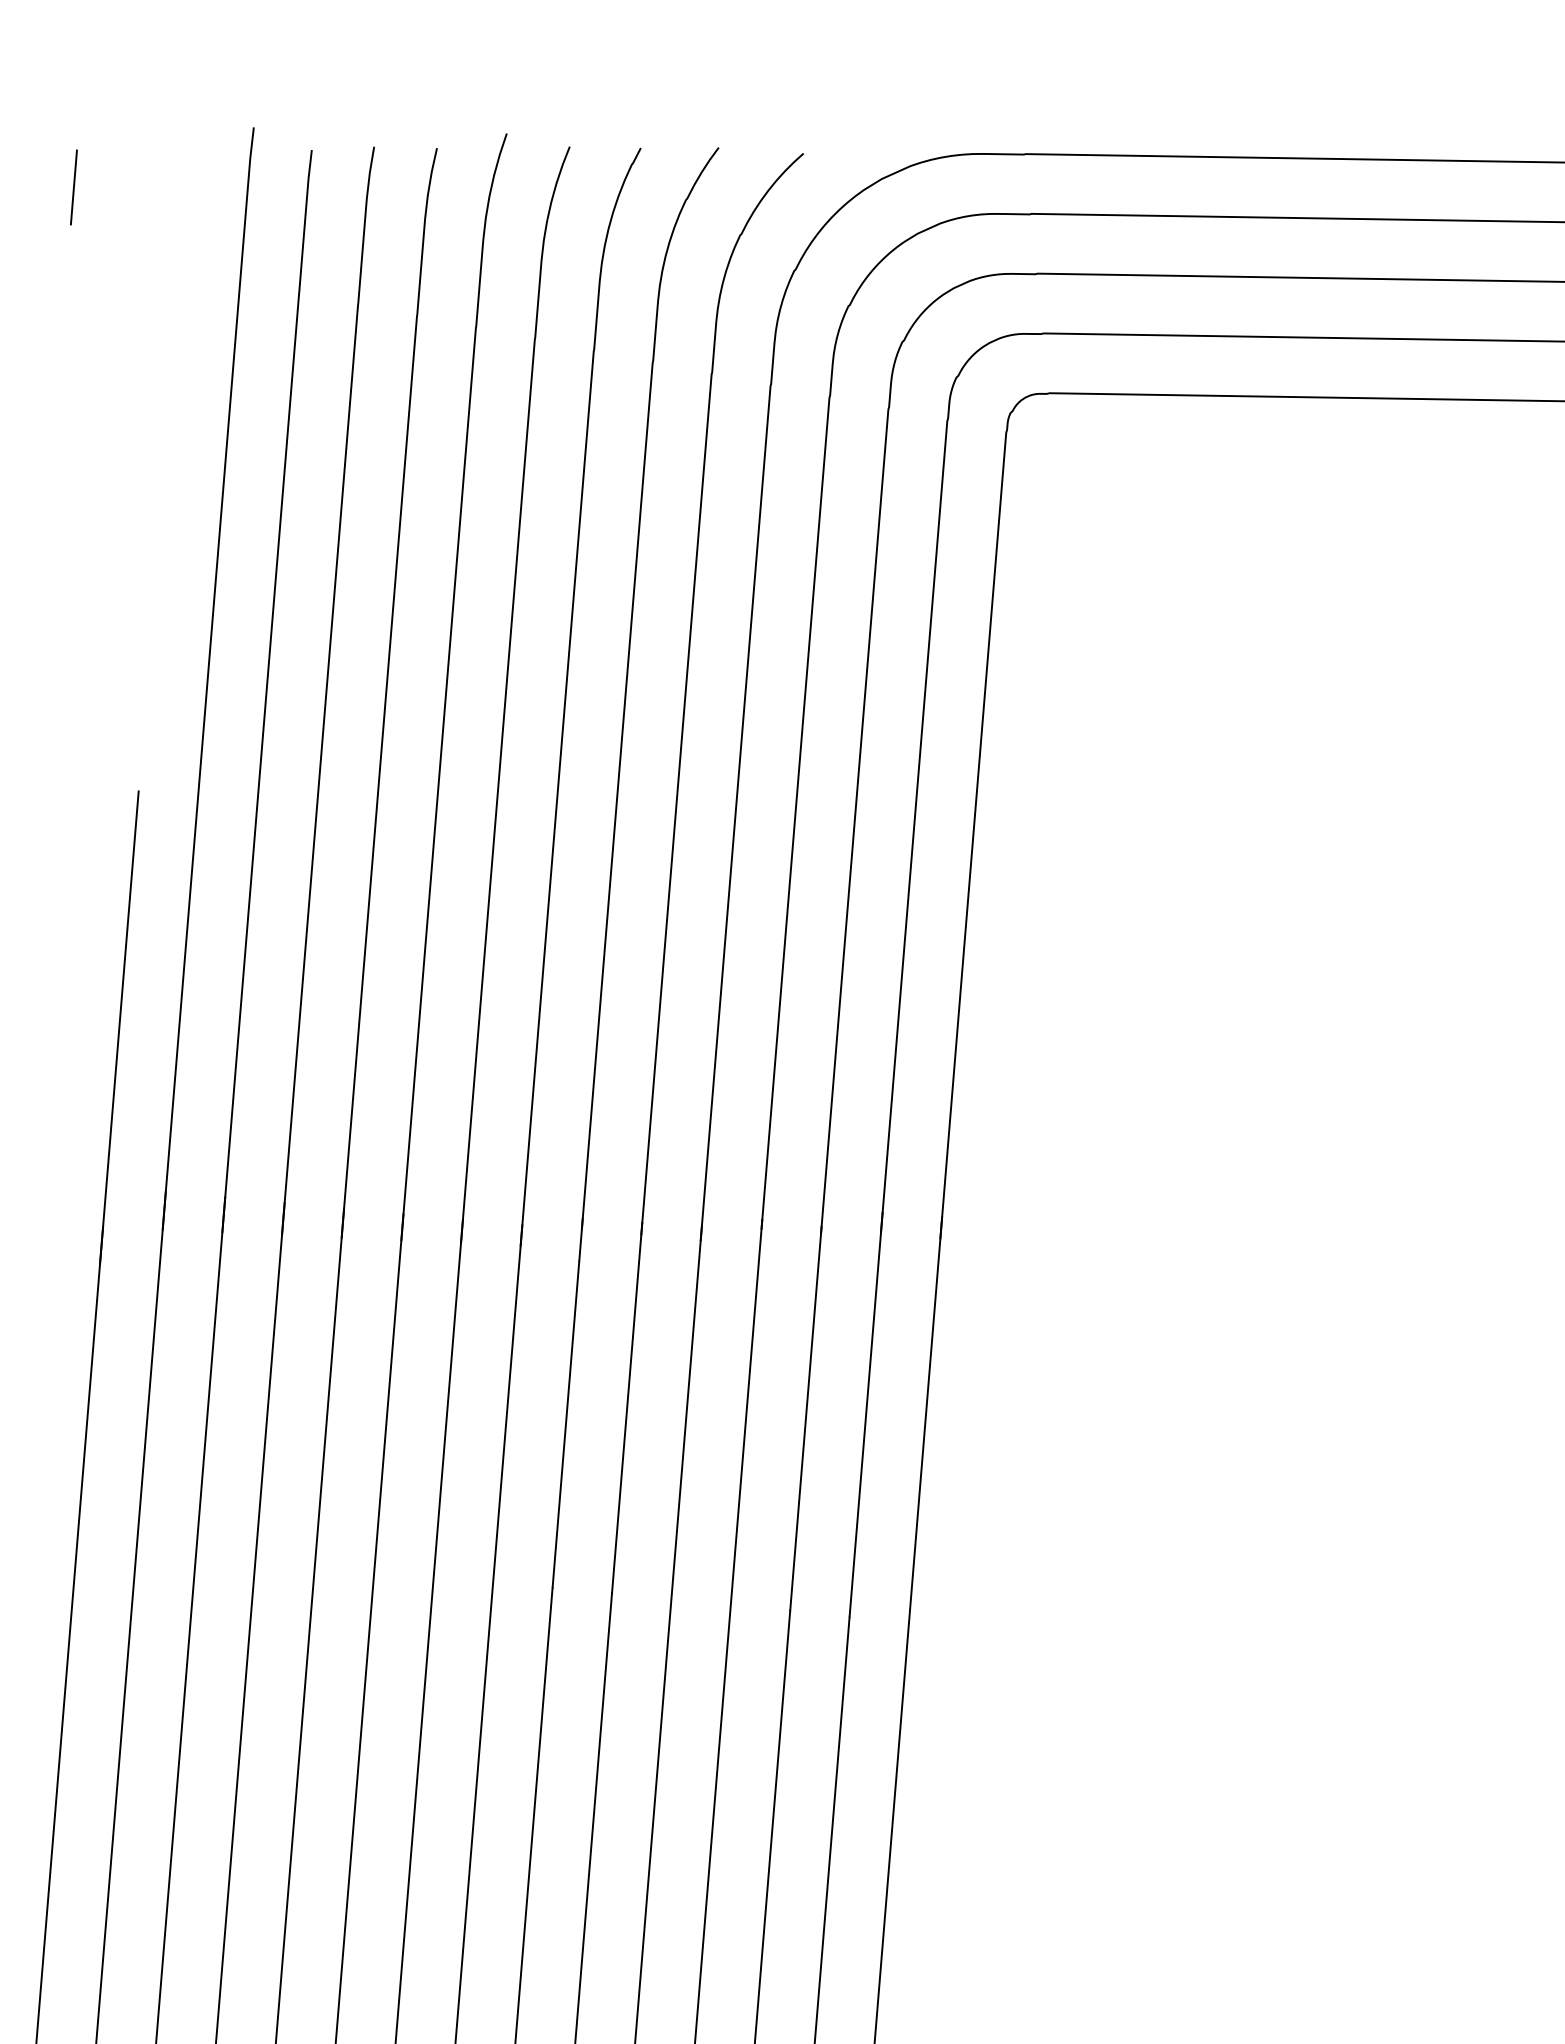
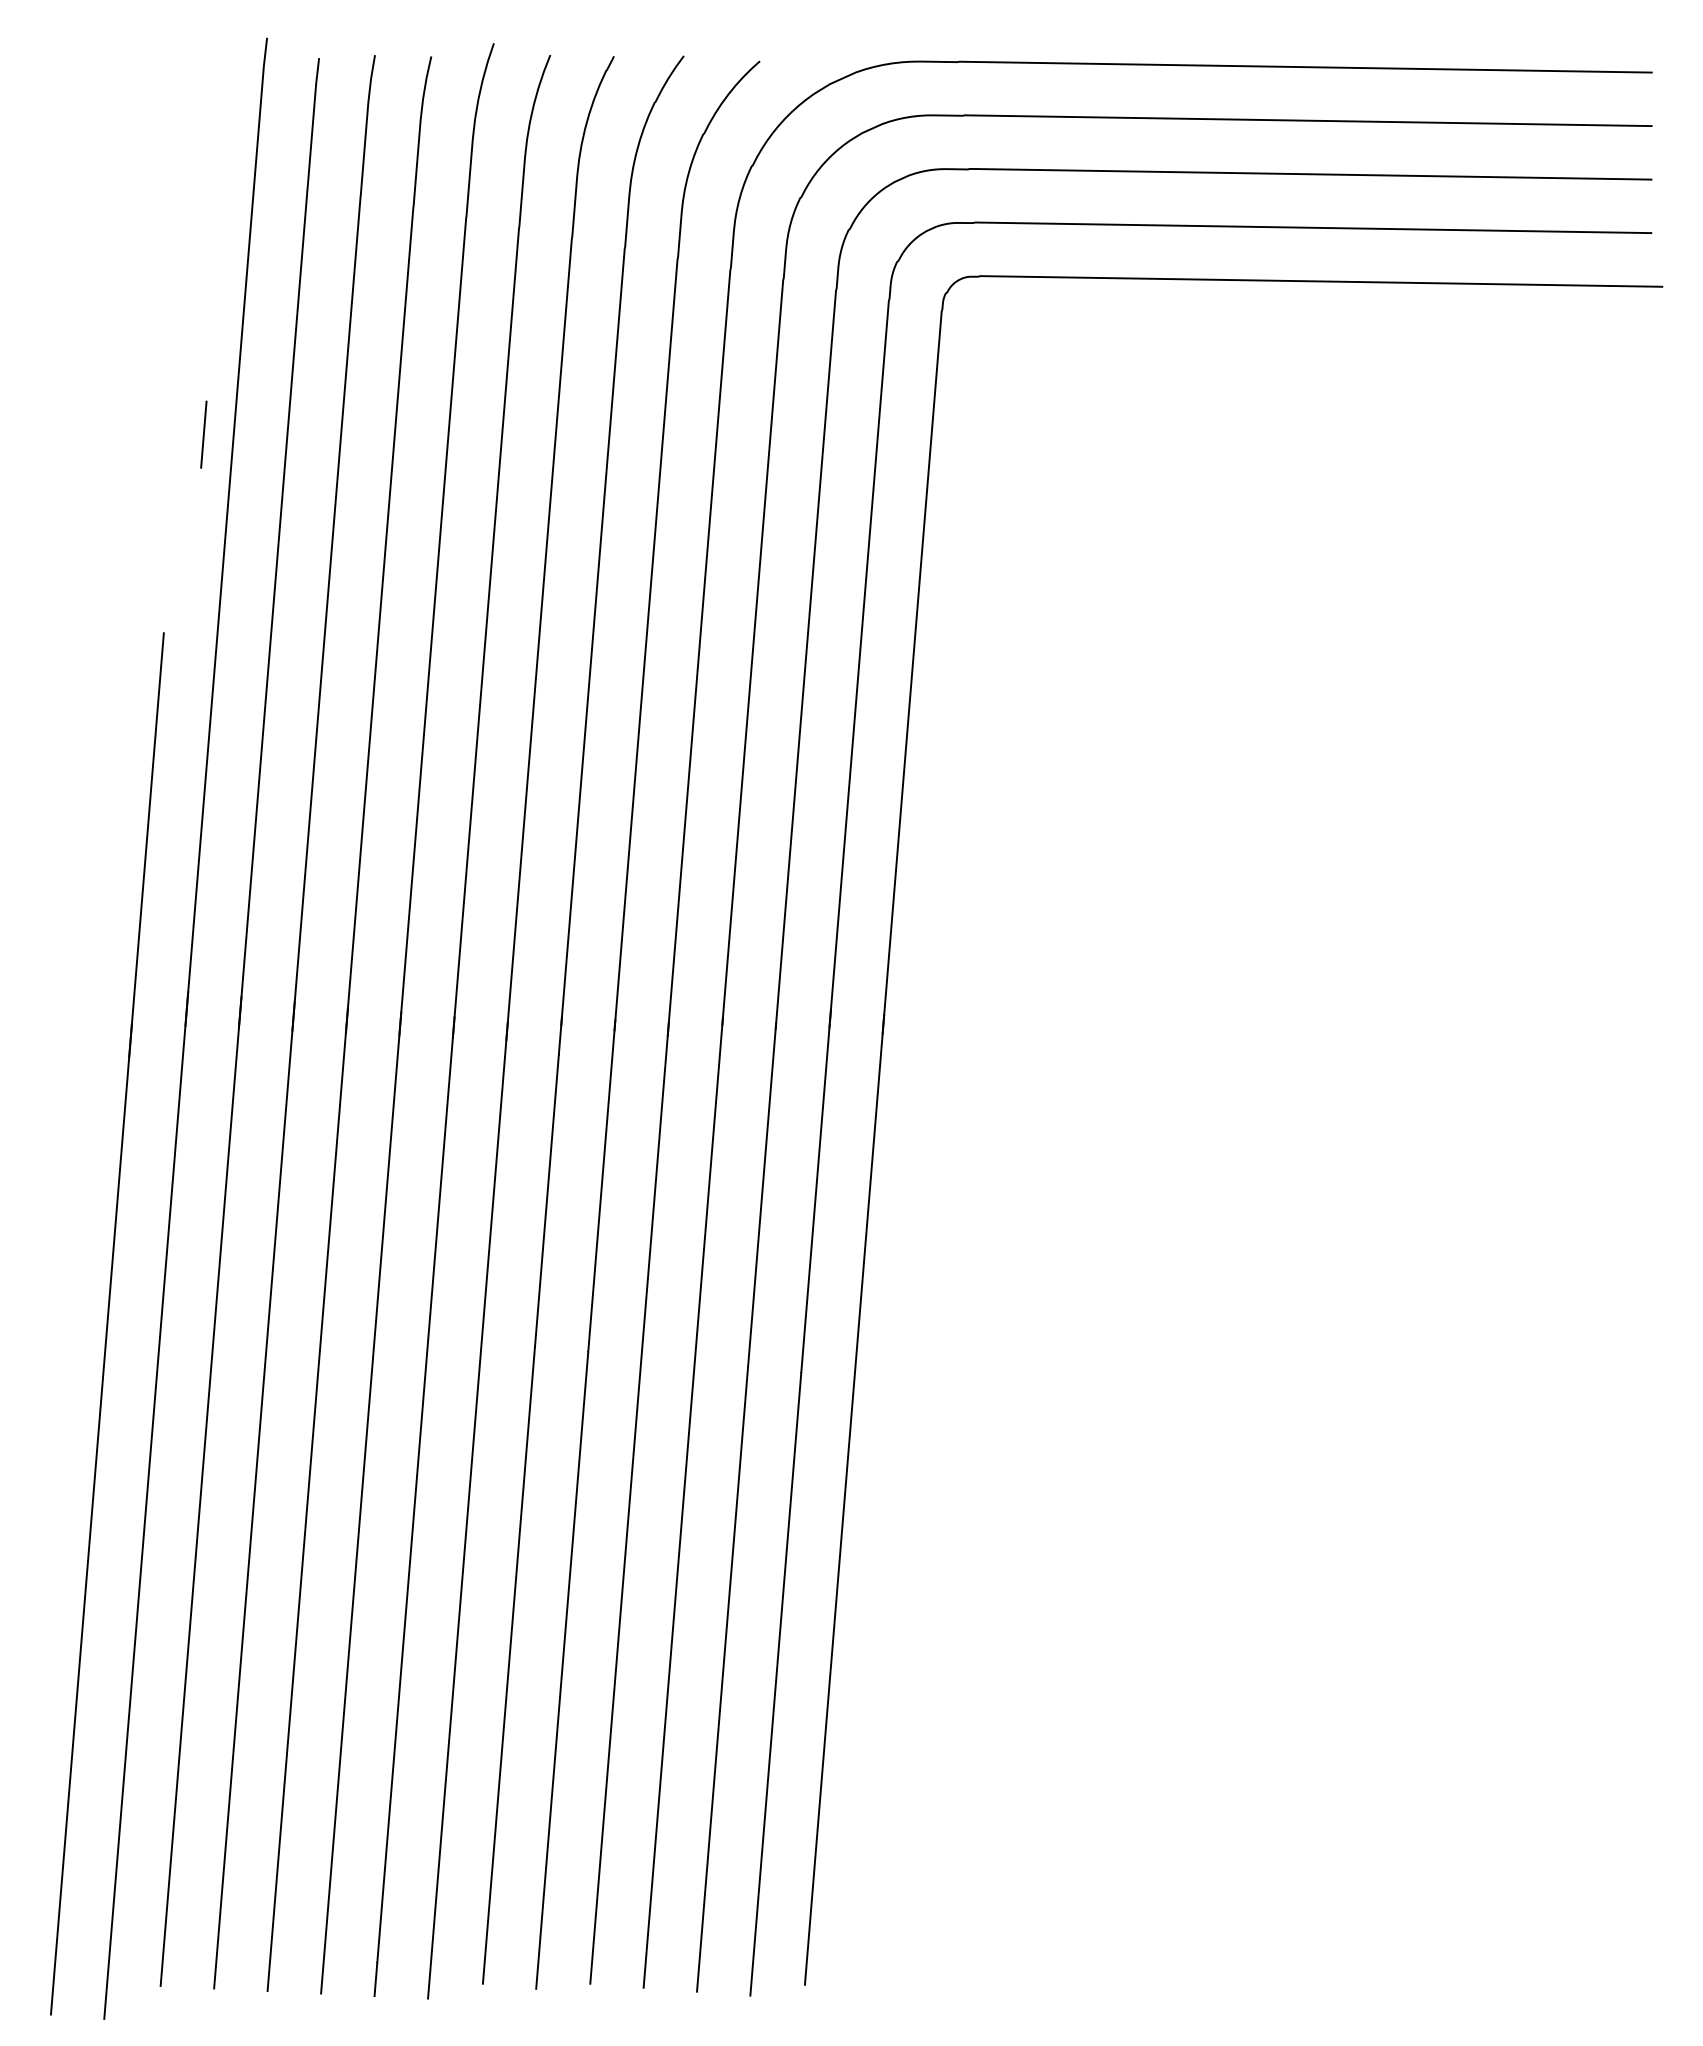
line: (73, 187) -> (203, 434), moved

